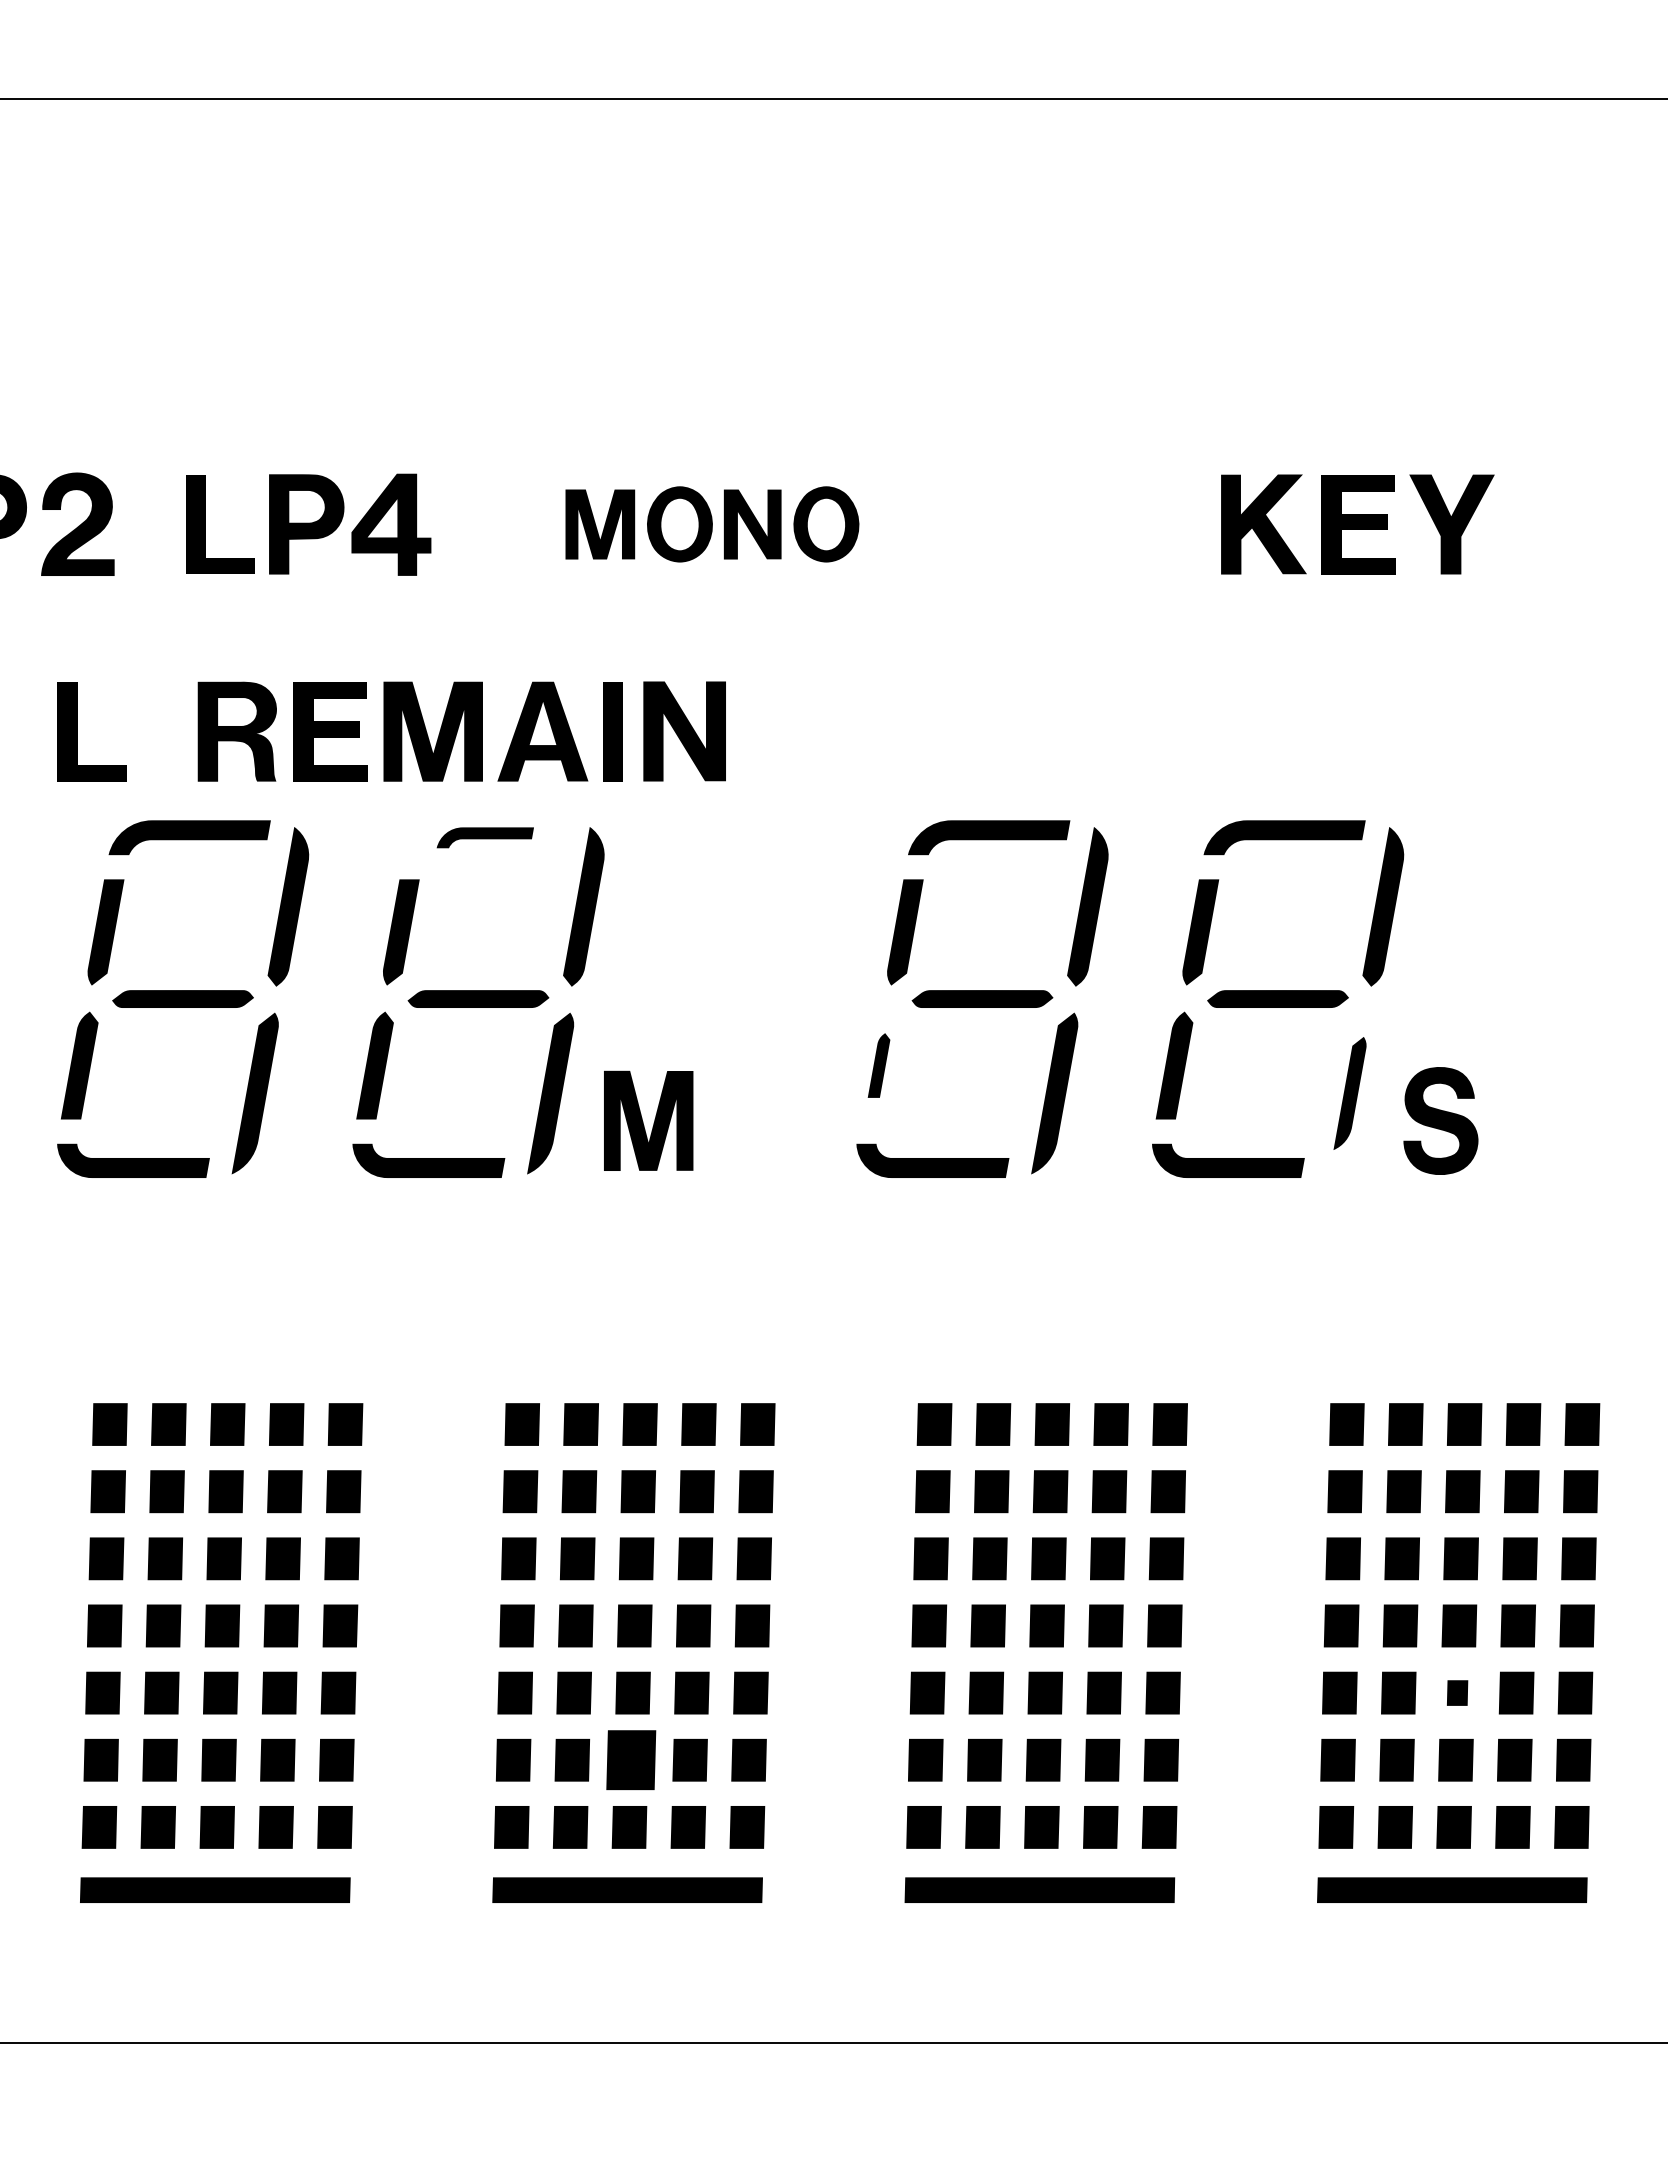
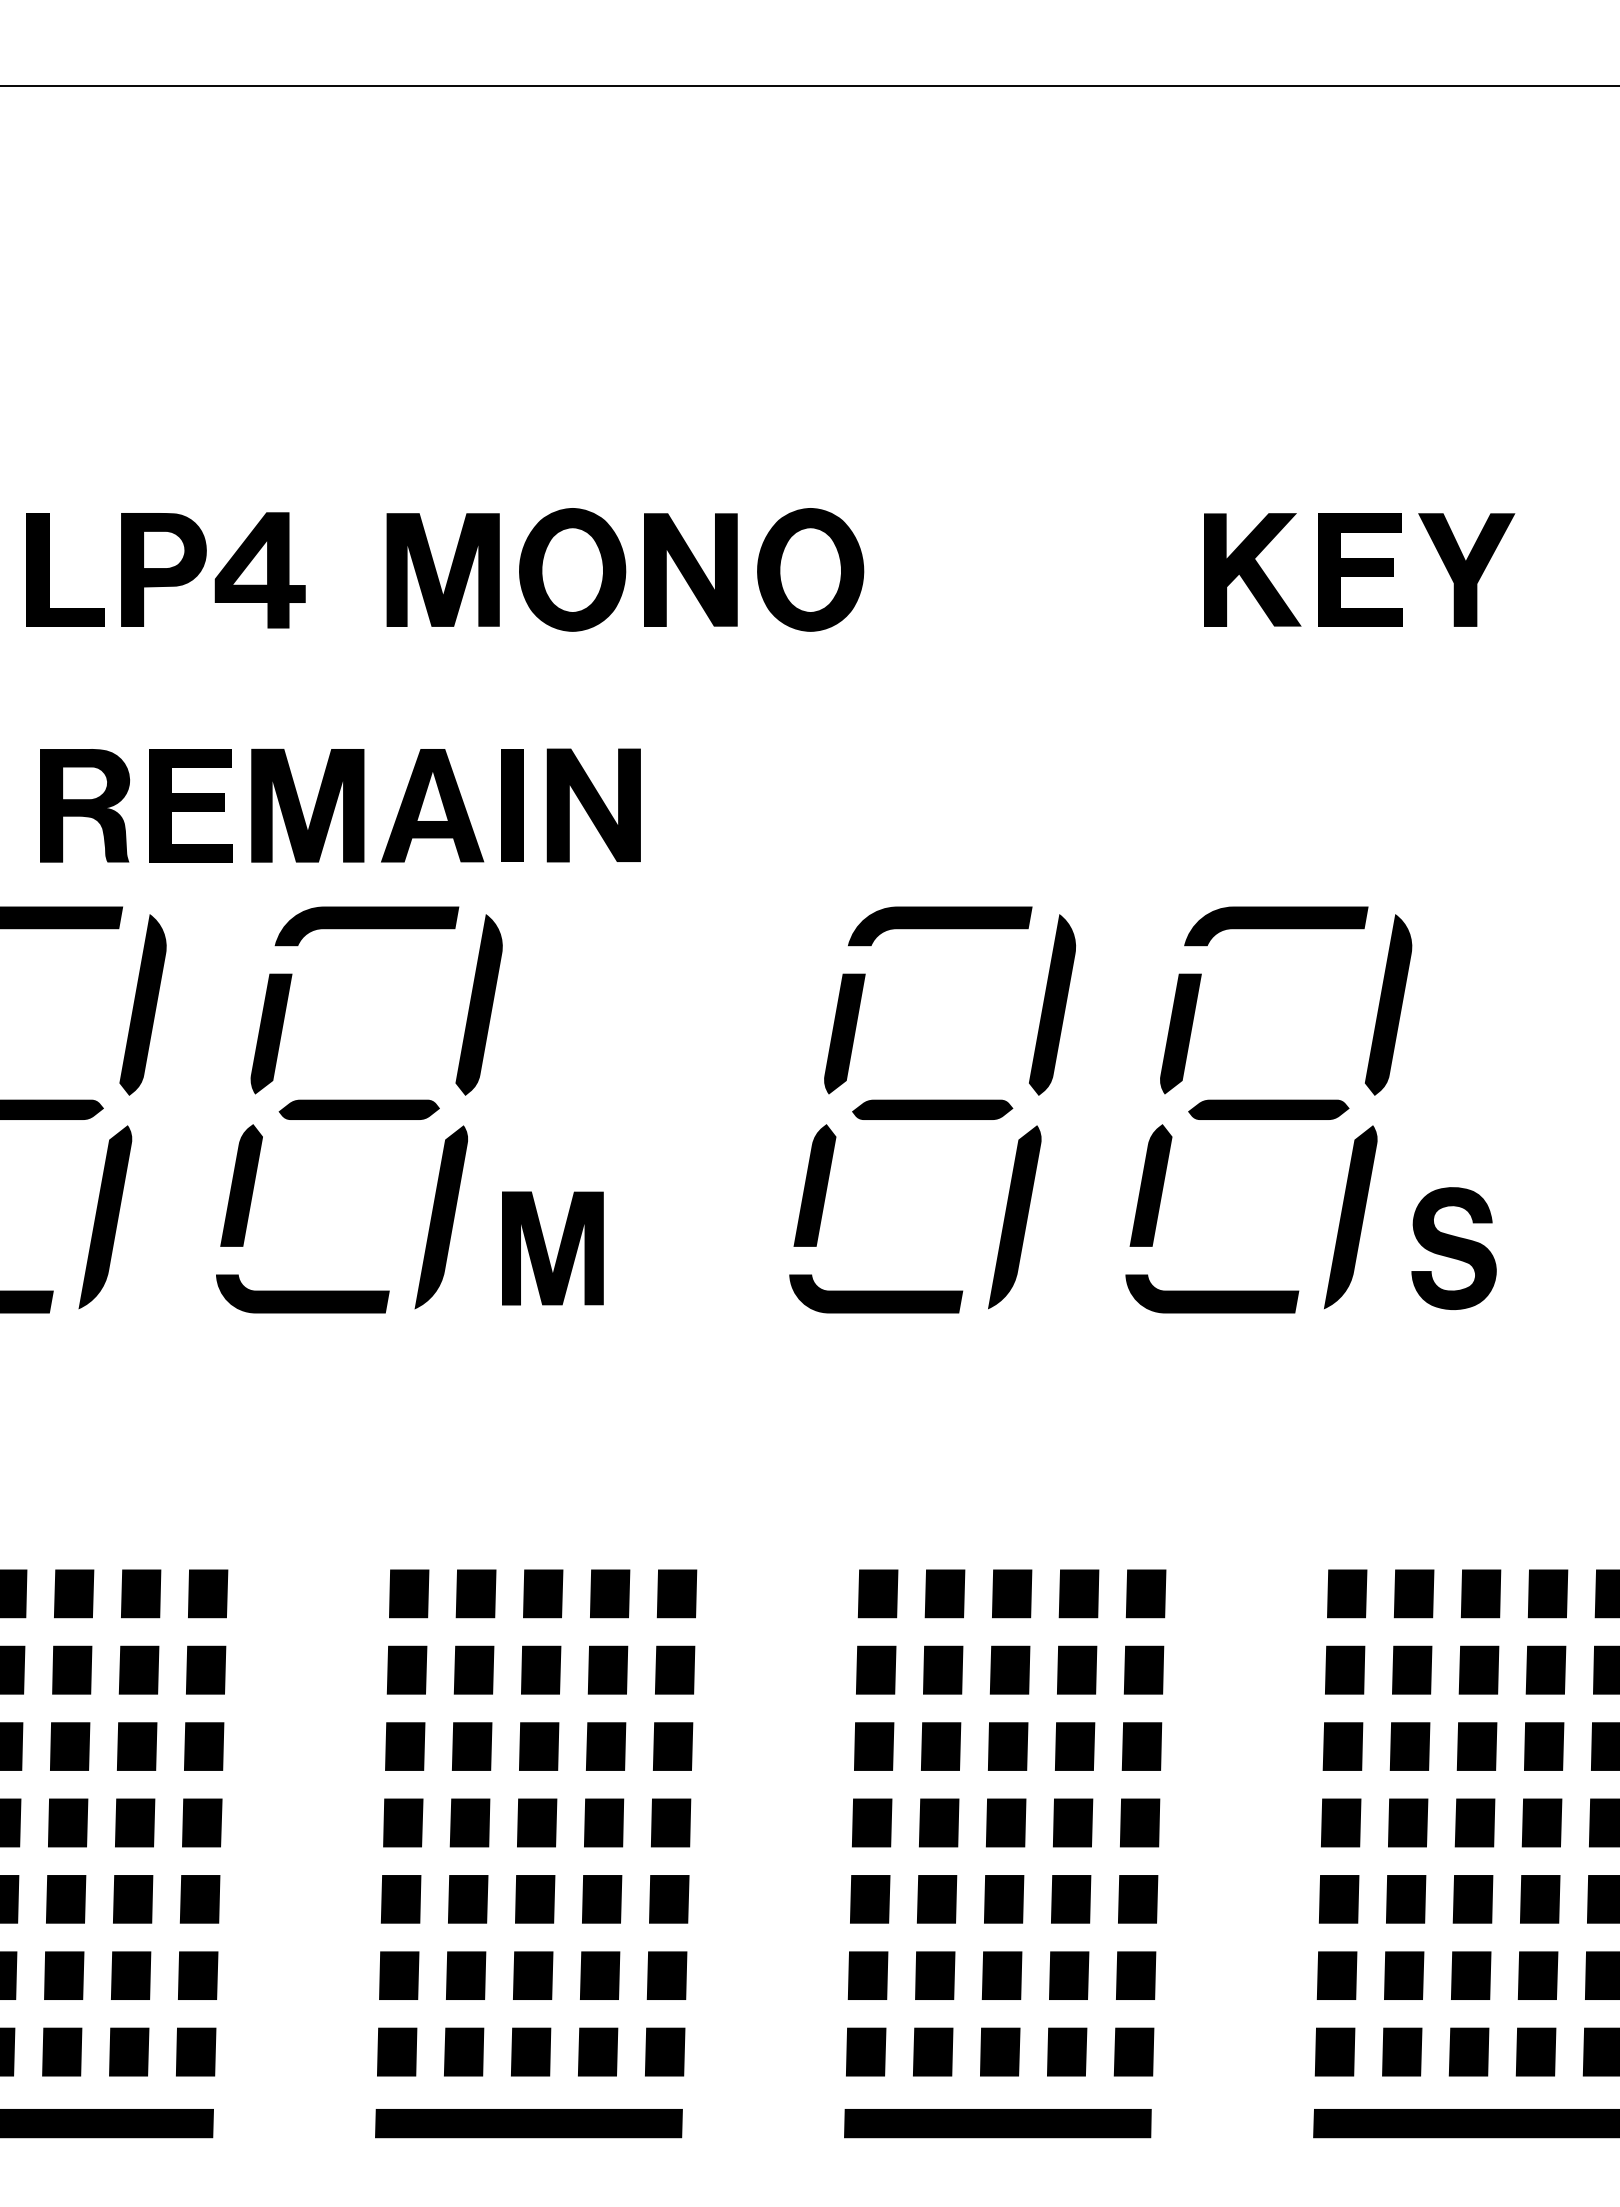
part: (712, 524) -> (625, 570), size x1.43
part: (485, 837) -> (367, 926), size x1.67
part: (878, 1065) -> (814, 1185), size x1.67
part: (1349, 1093) -> (1350, 1217), size x1.43
part: (1457, 1692) -> (1472, 1898), size x1.67
part: (631, 1760) -> (533, 1975), size x0.71

